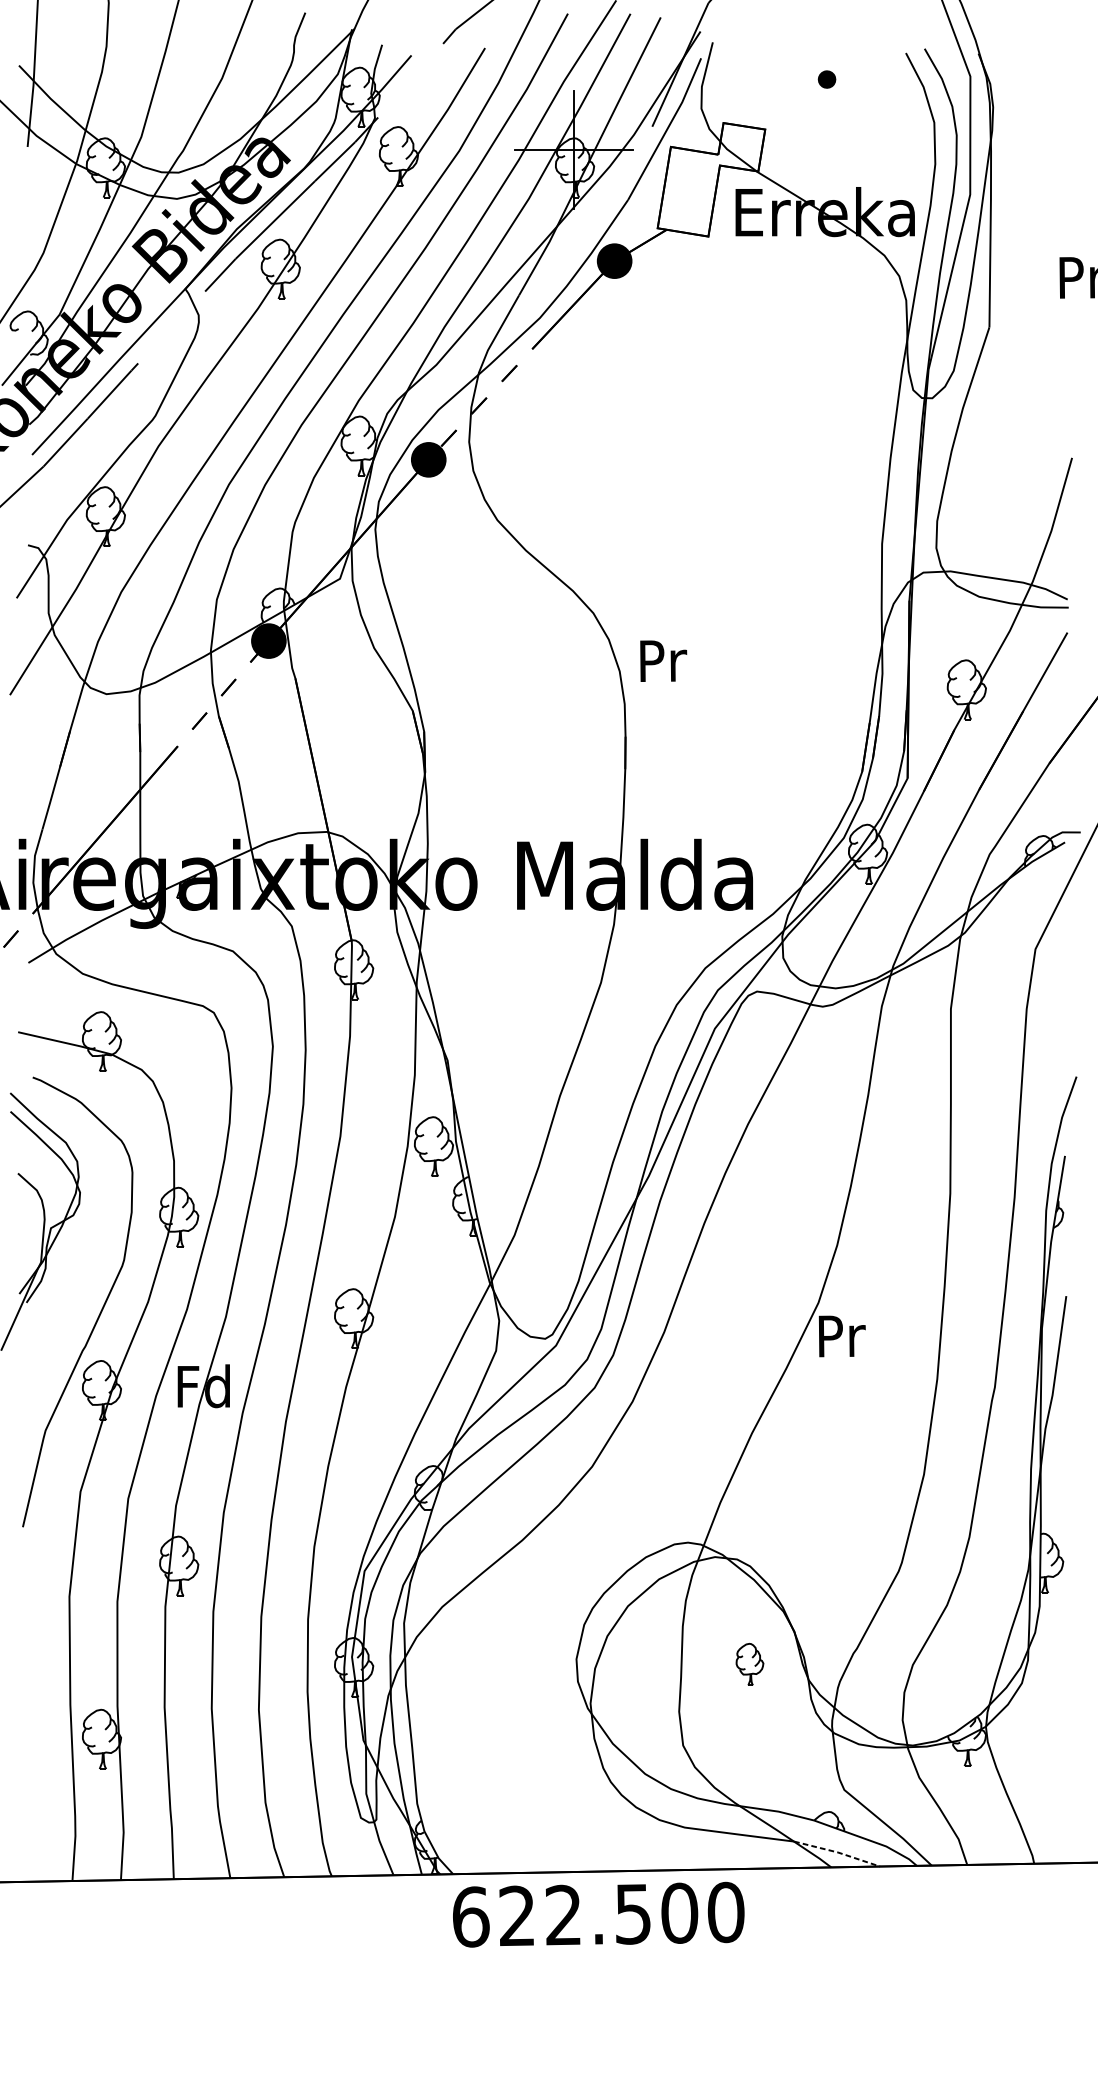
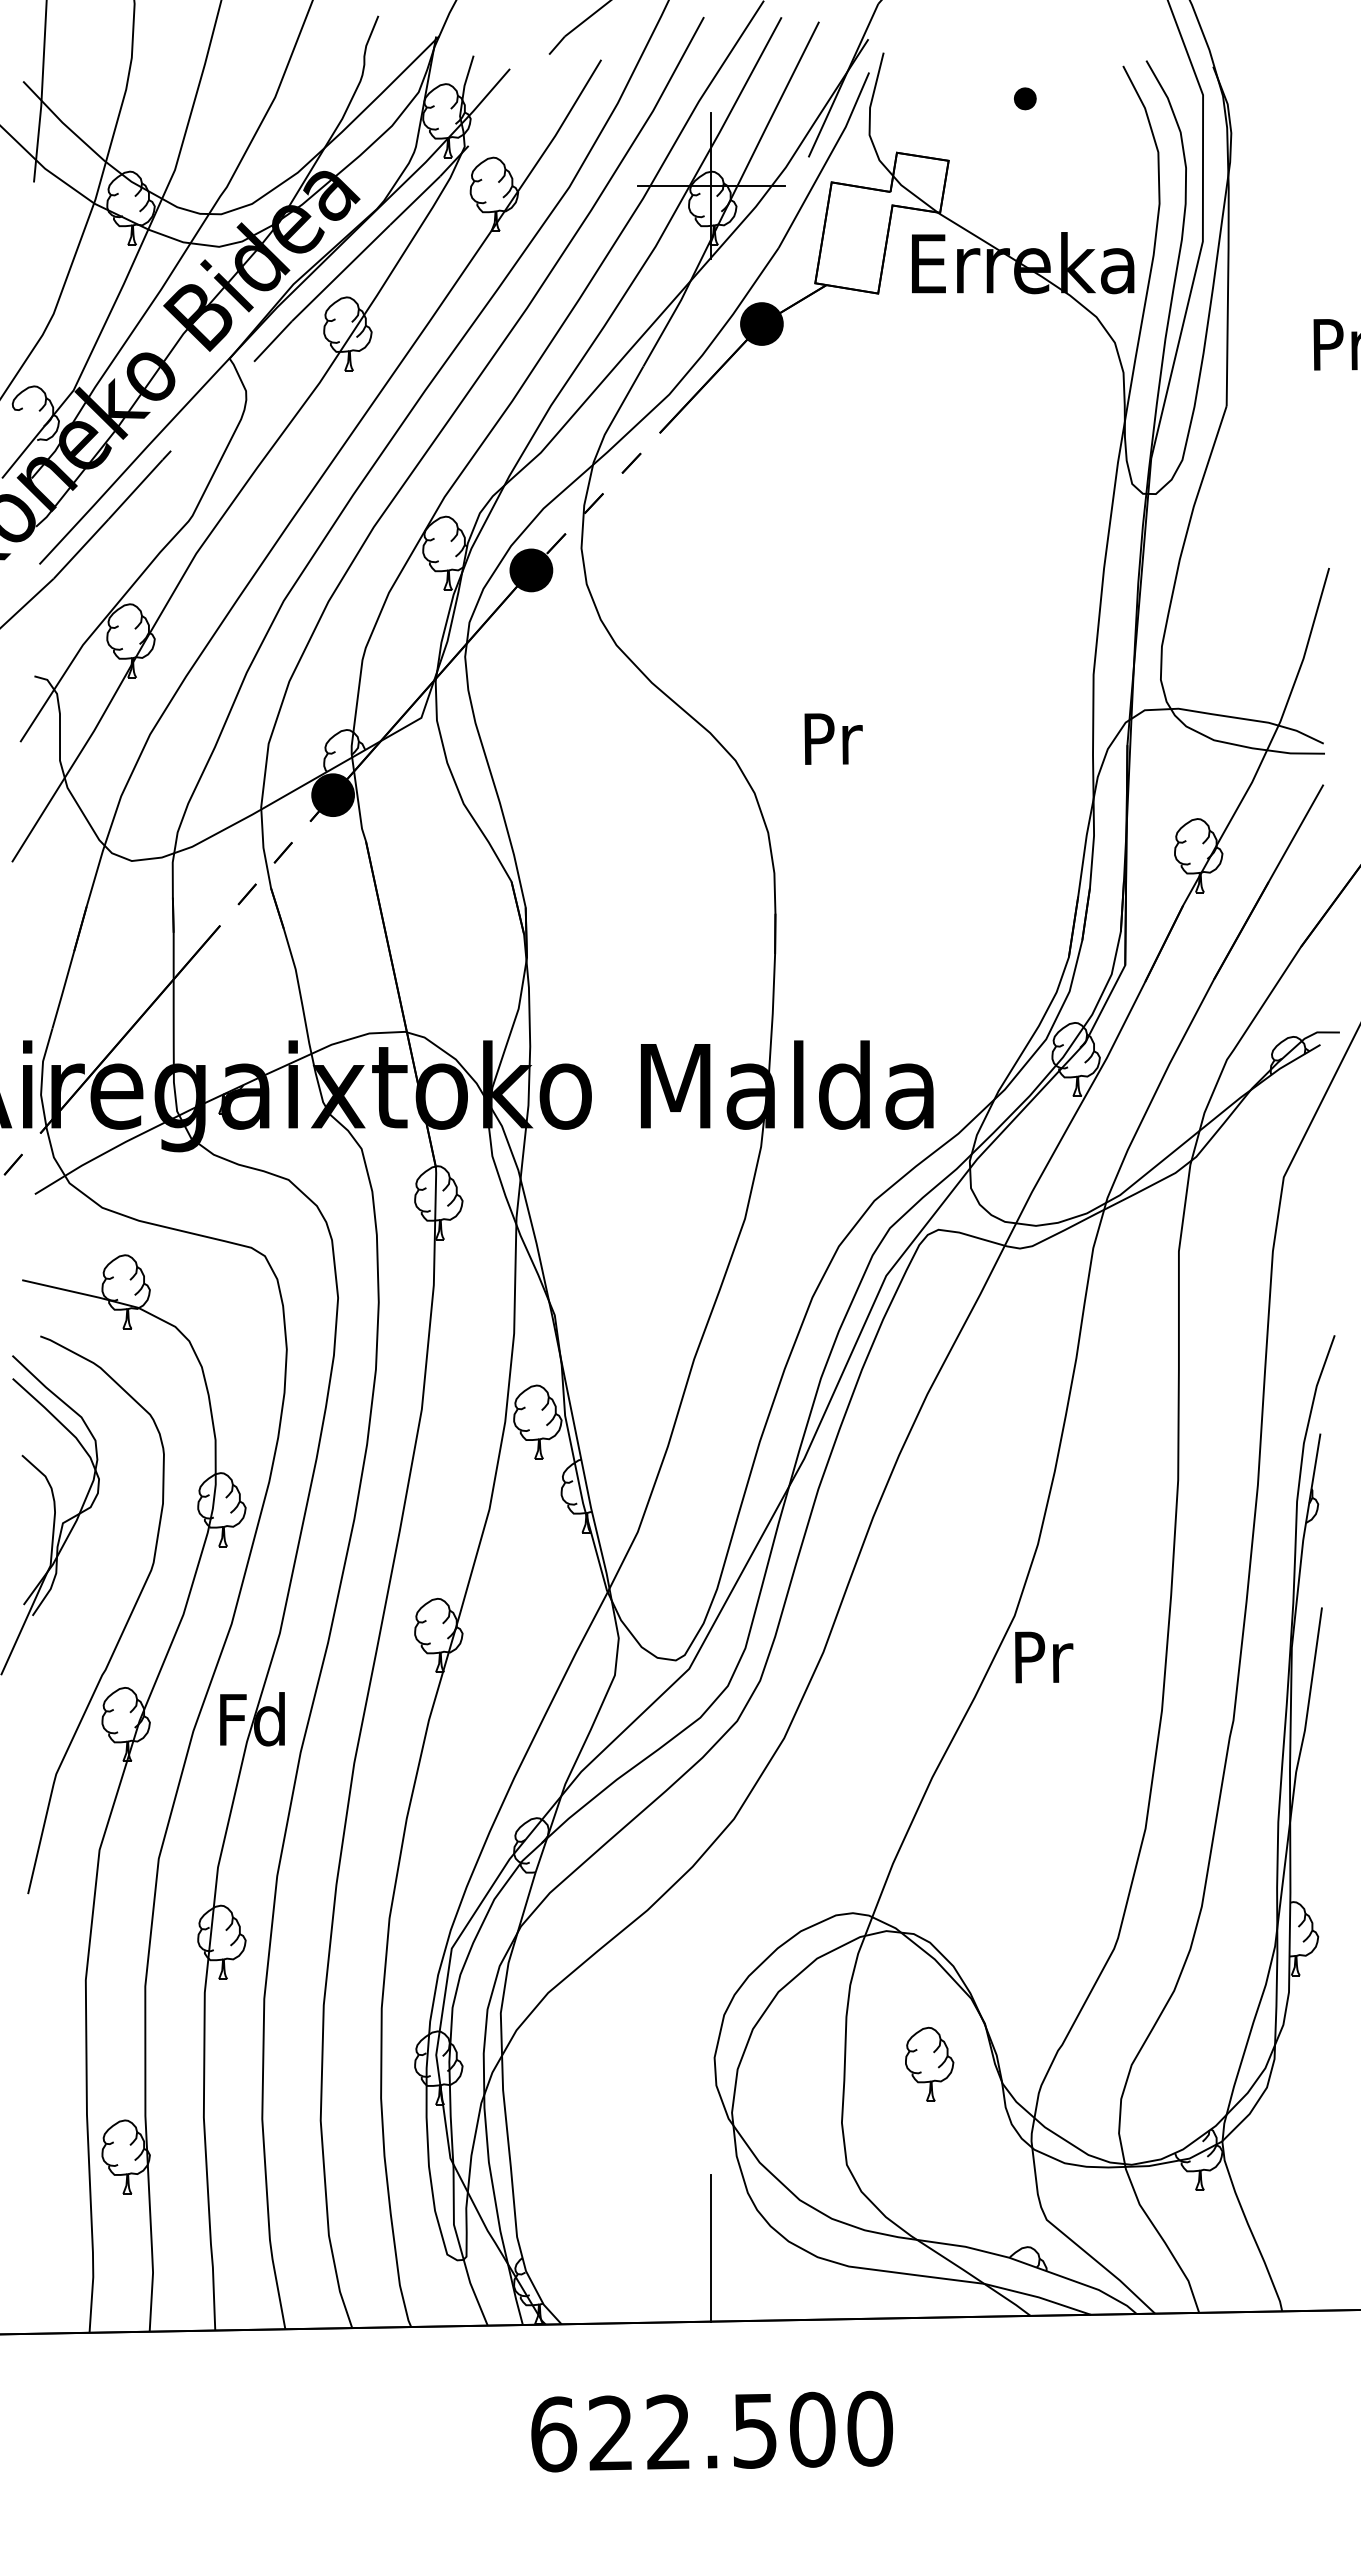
text: (663, 660) -> (833, 738), moved
part: (749, 1663) -> (929, 2063), size x1.43
line: (573, 1812) -> (711, 2247), added
line: (837, 1852) -> (1038, 2297), dashed -> solid
text: (598, 1914) -> (711, 2431), moved

